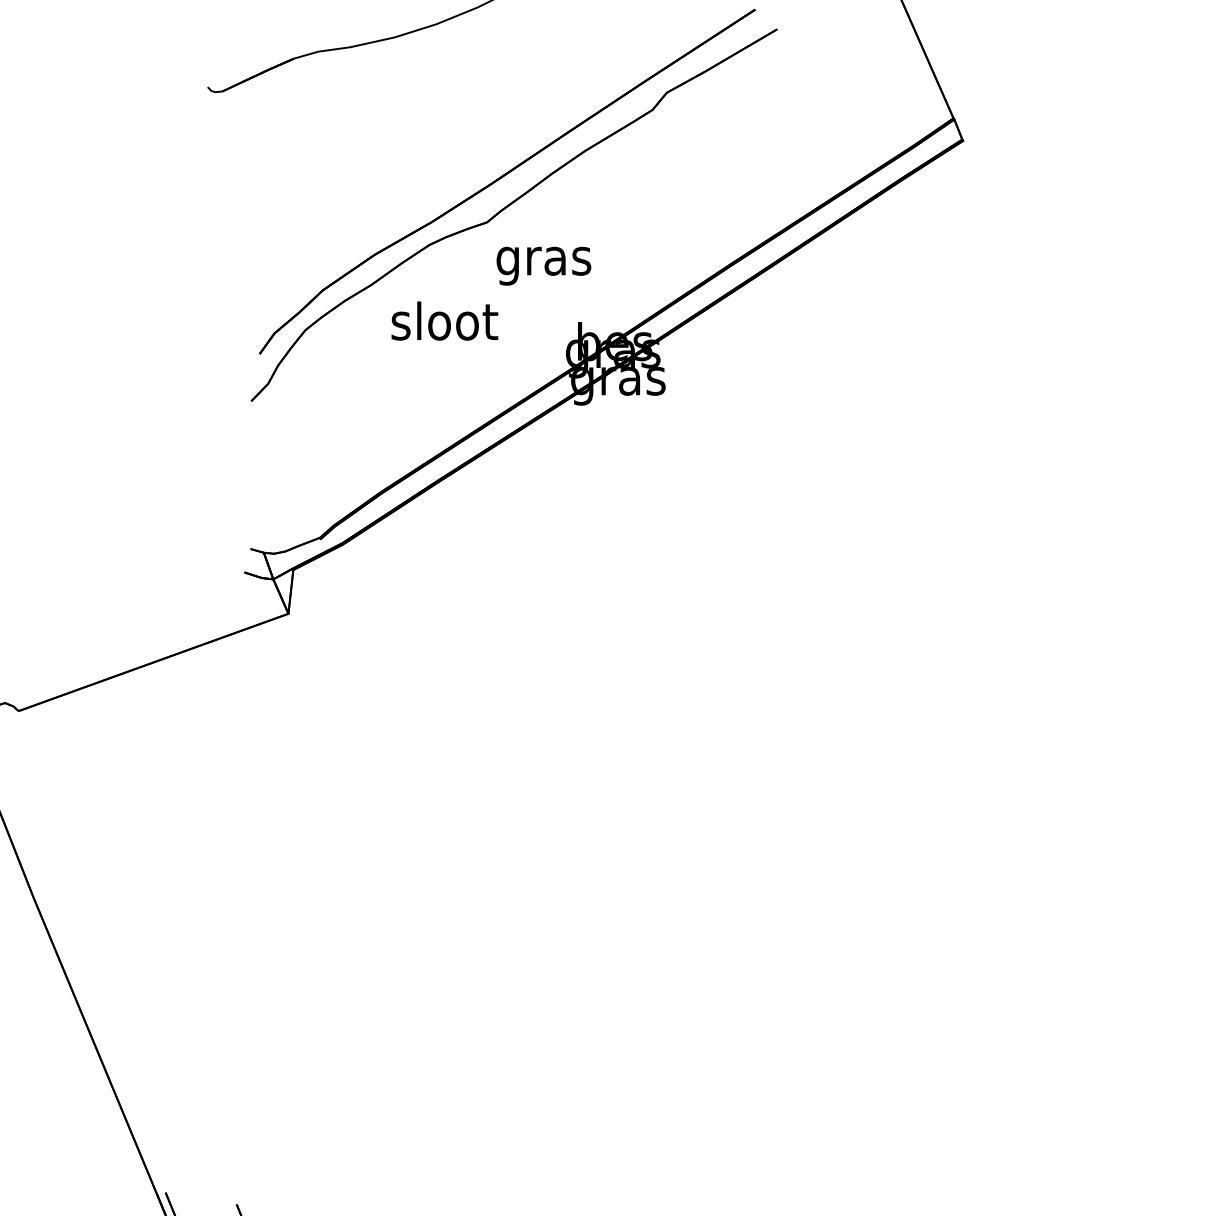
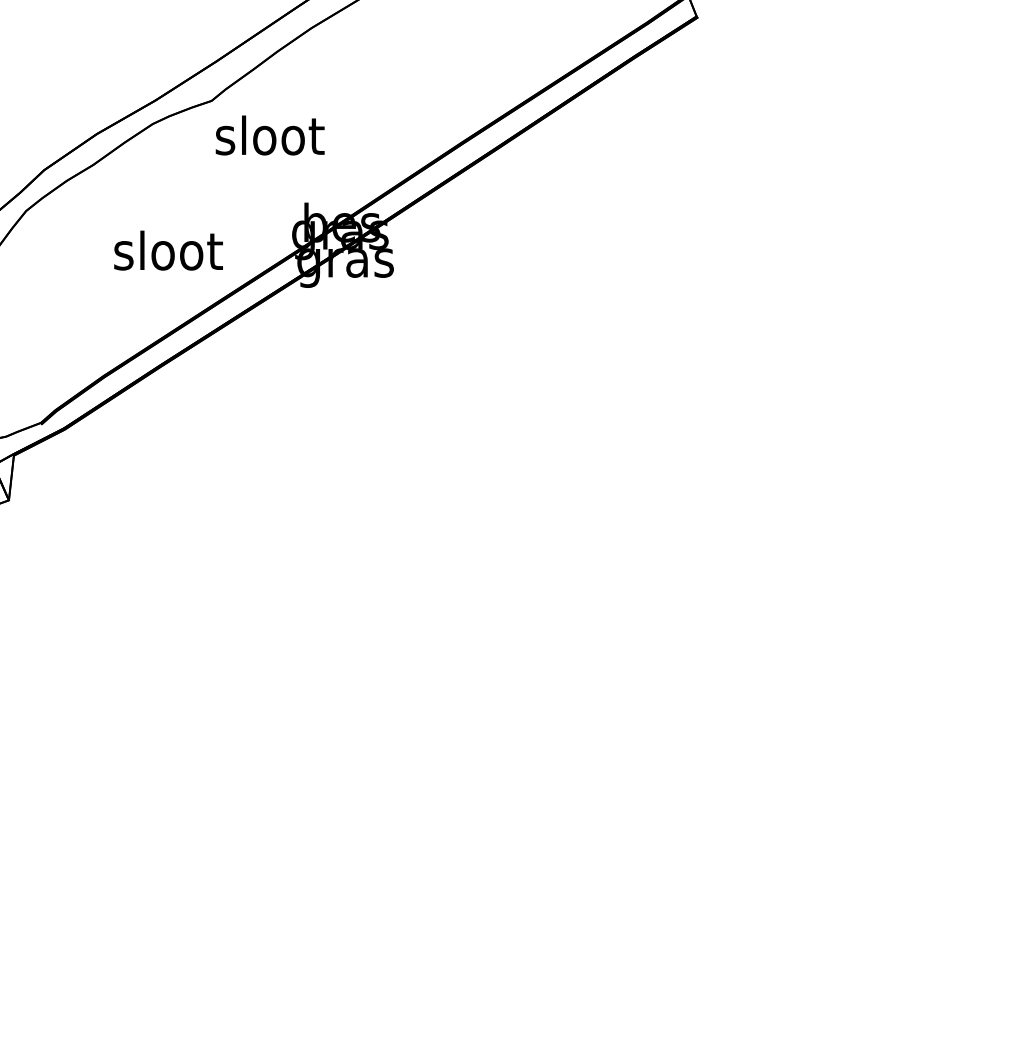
text: (544, 260) -> (270, 139), gras -> sloot
text: (444, 320) -> (168, 250), moved

